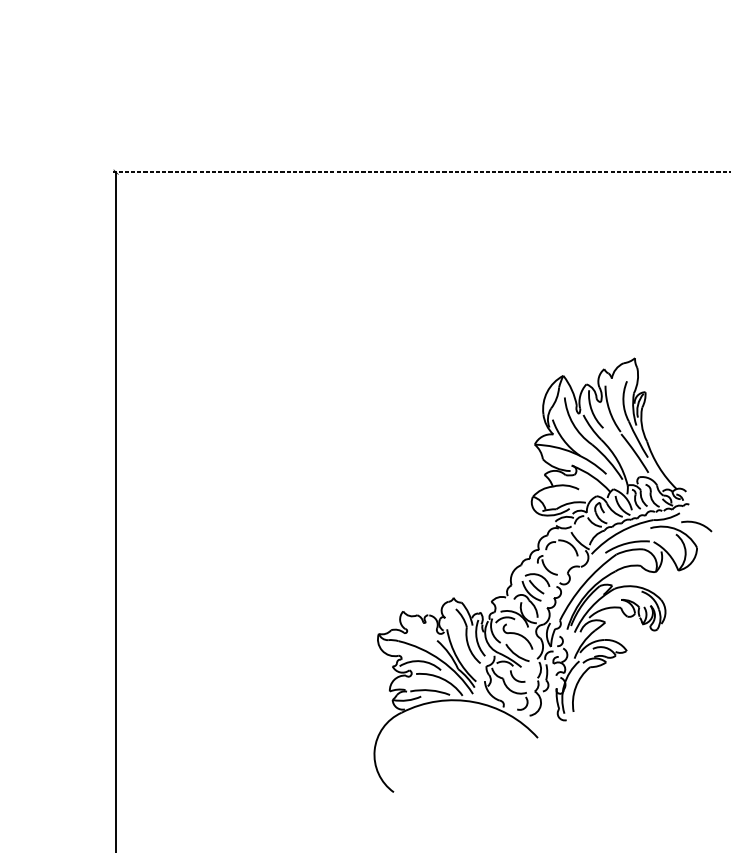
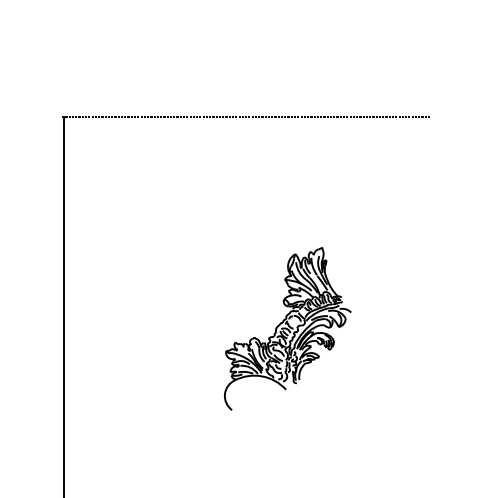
part: (542, 574) -> (287, 328), size x0.71

